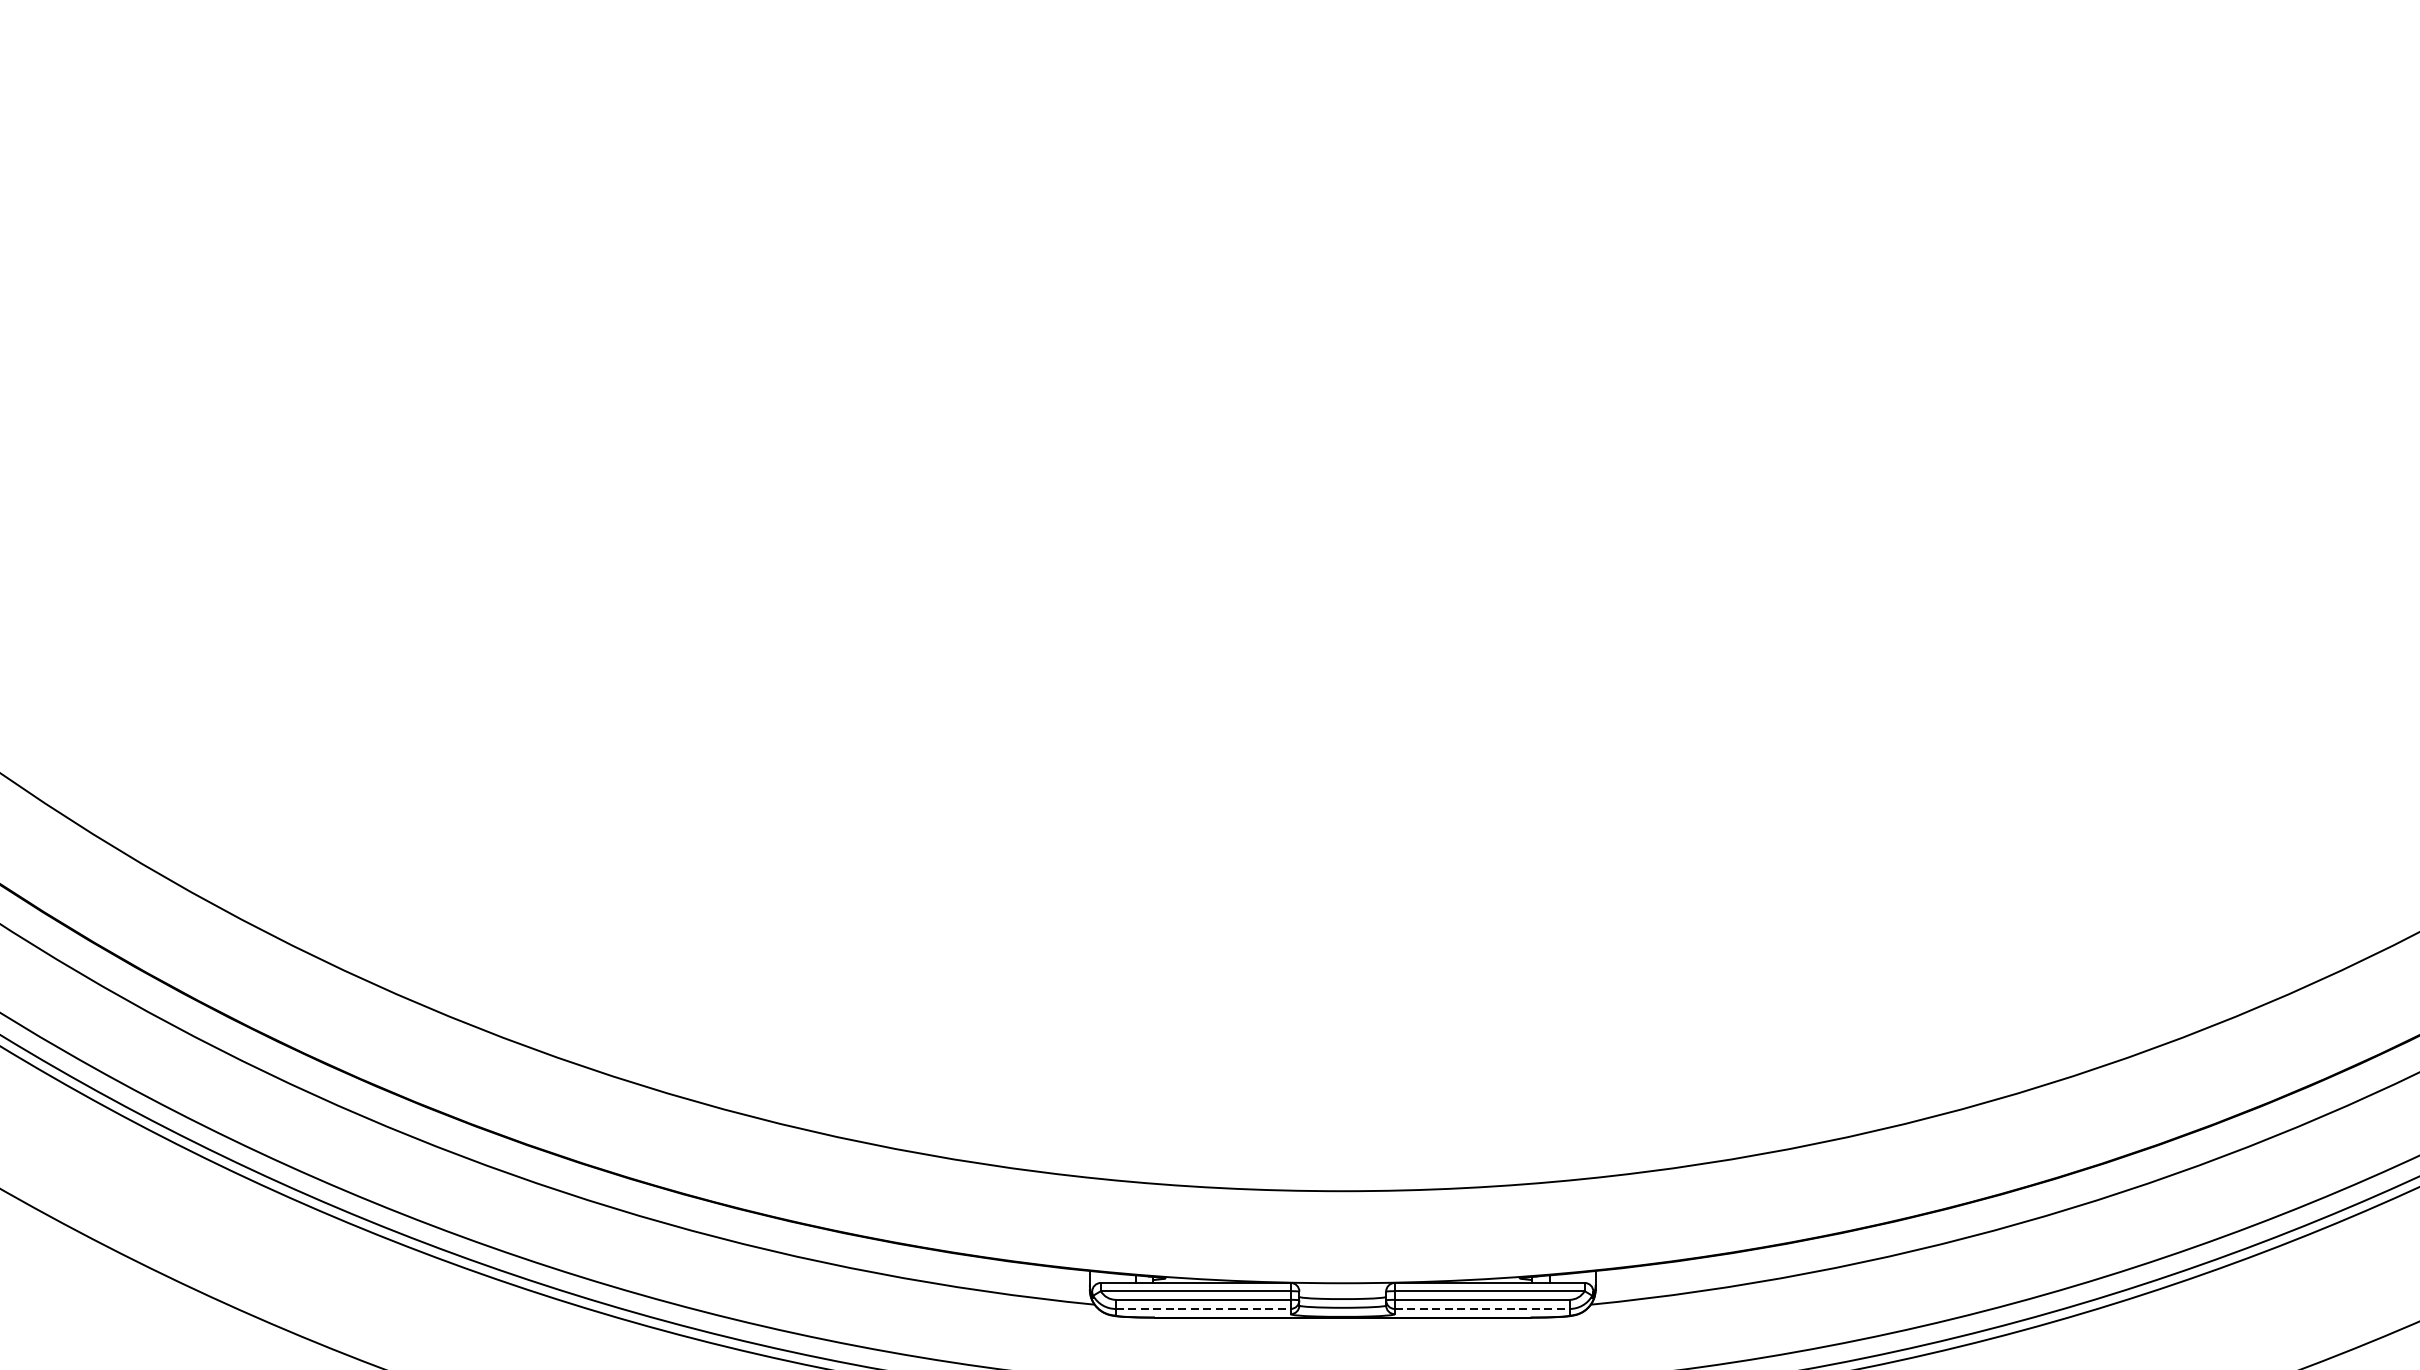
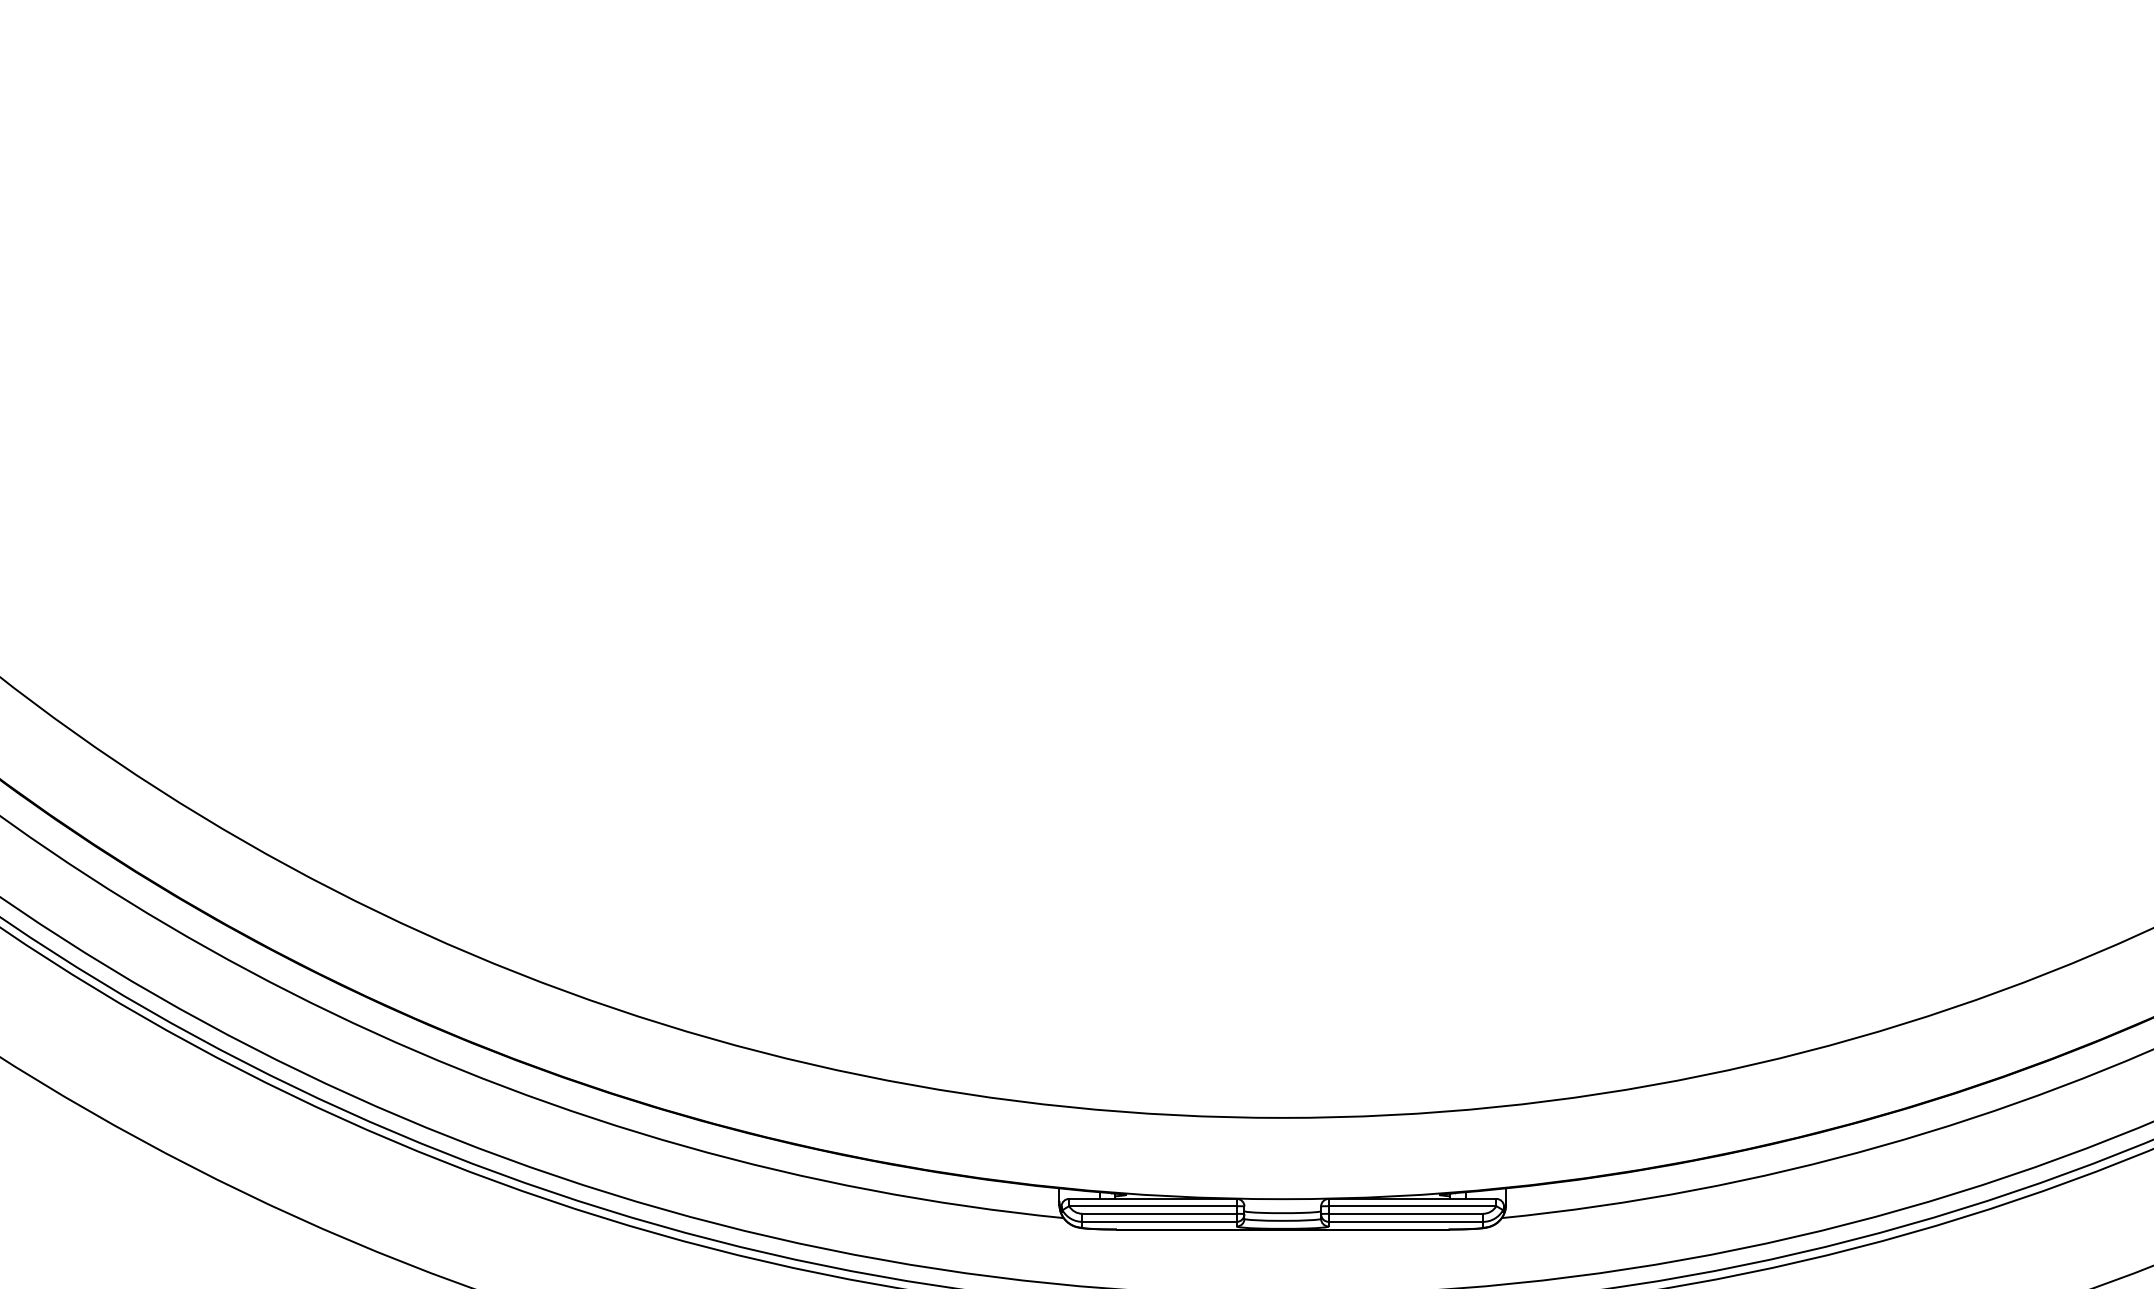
line: (1204, 1308) -> (1160, 1221), dashed -> solid
line: (1482, 1308) -> (1406, 1221), dashed -> solid

